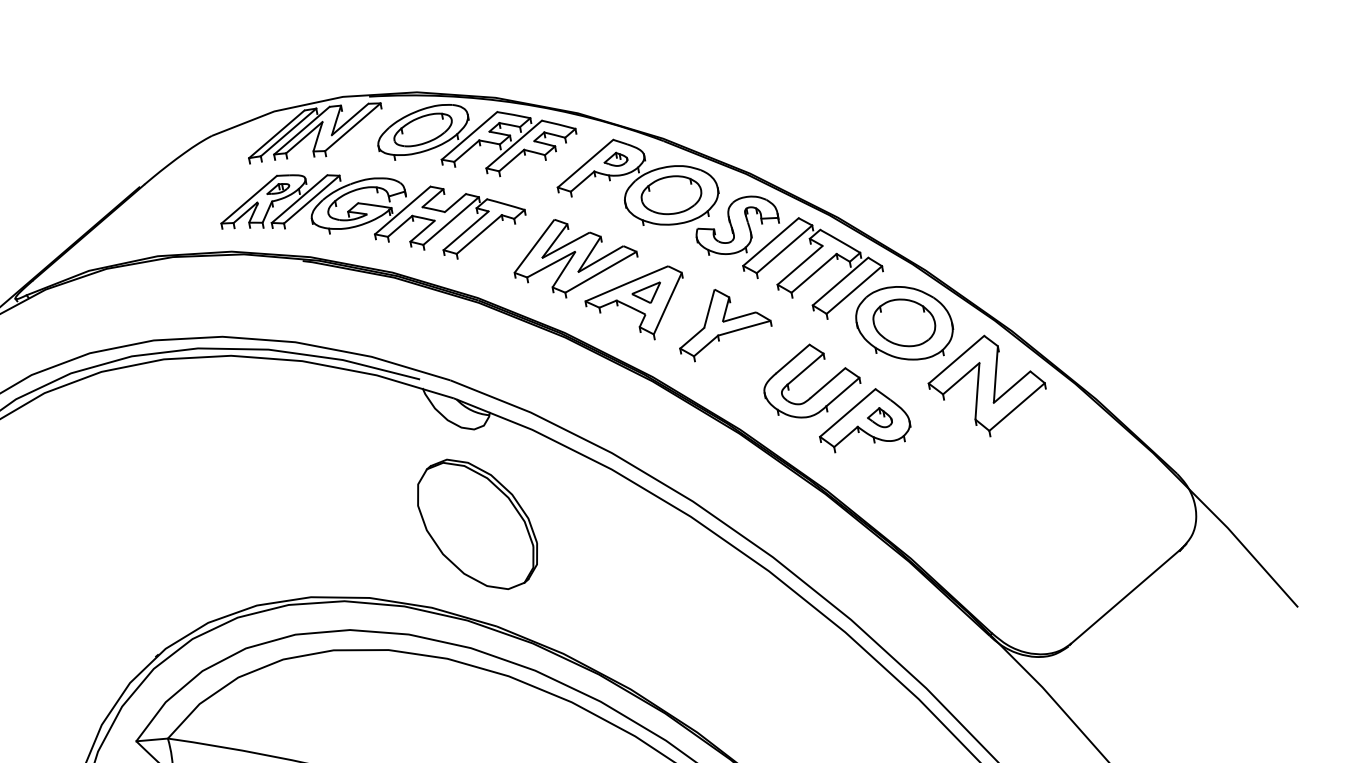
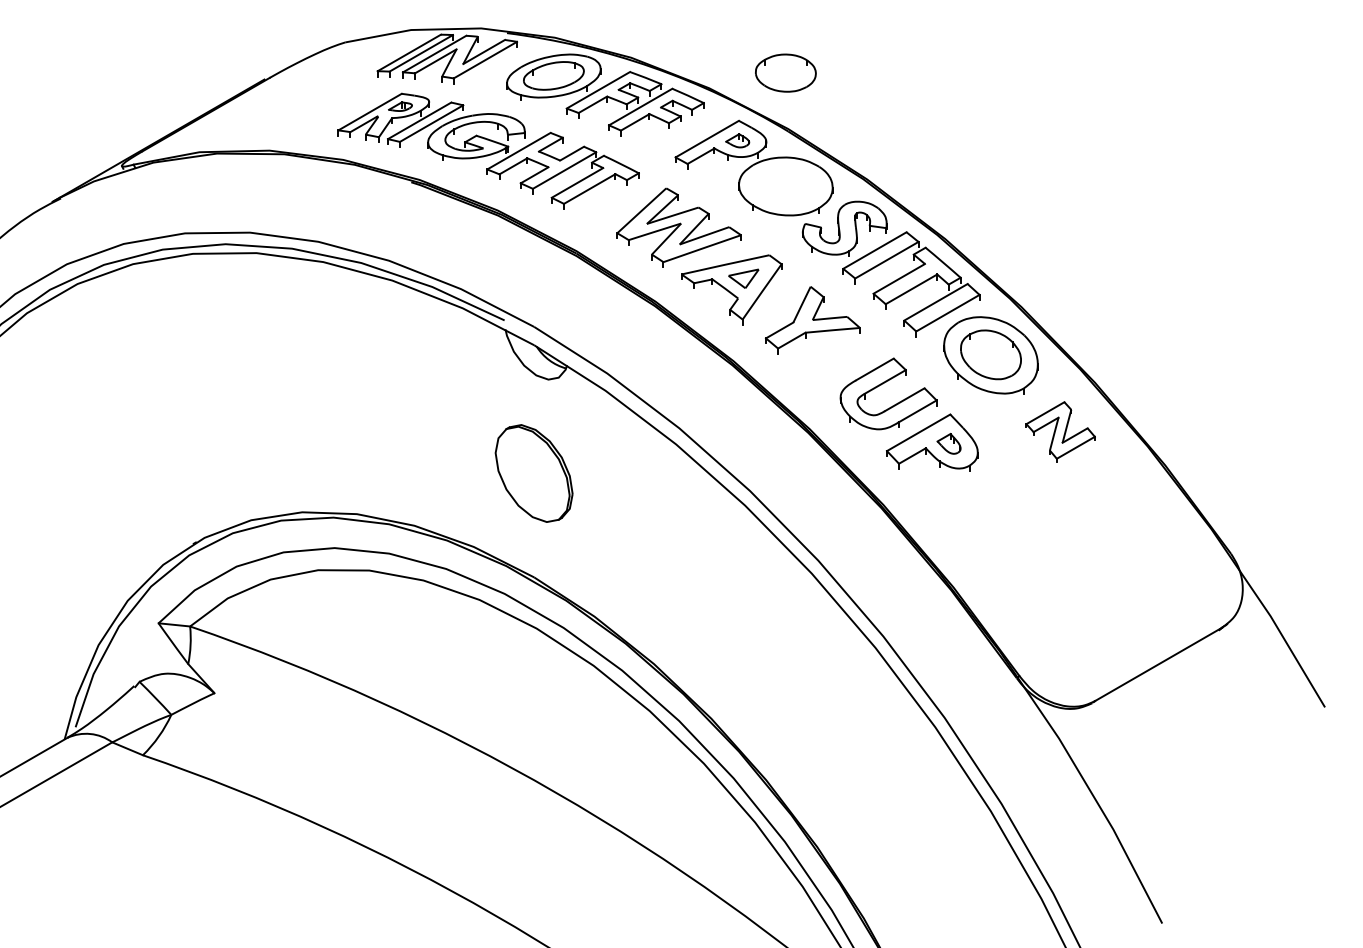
part: (671, 194) -> (785, 72), moved
part: (986, 385) -> (1060, 431), size x0.6
part: (476, 524) -> (533, 473), size x0.7

